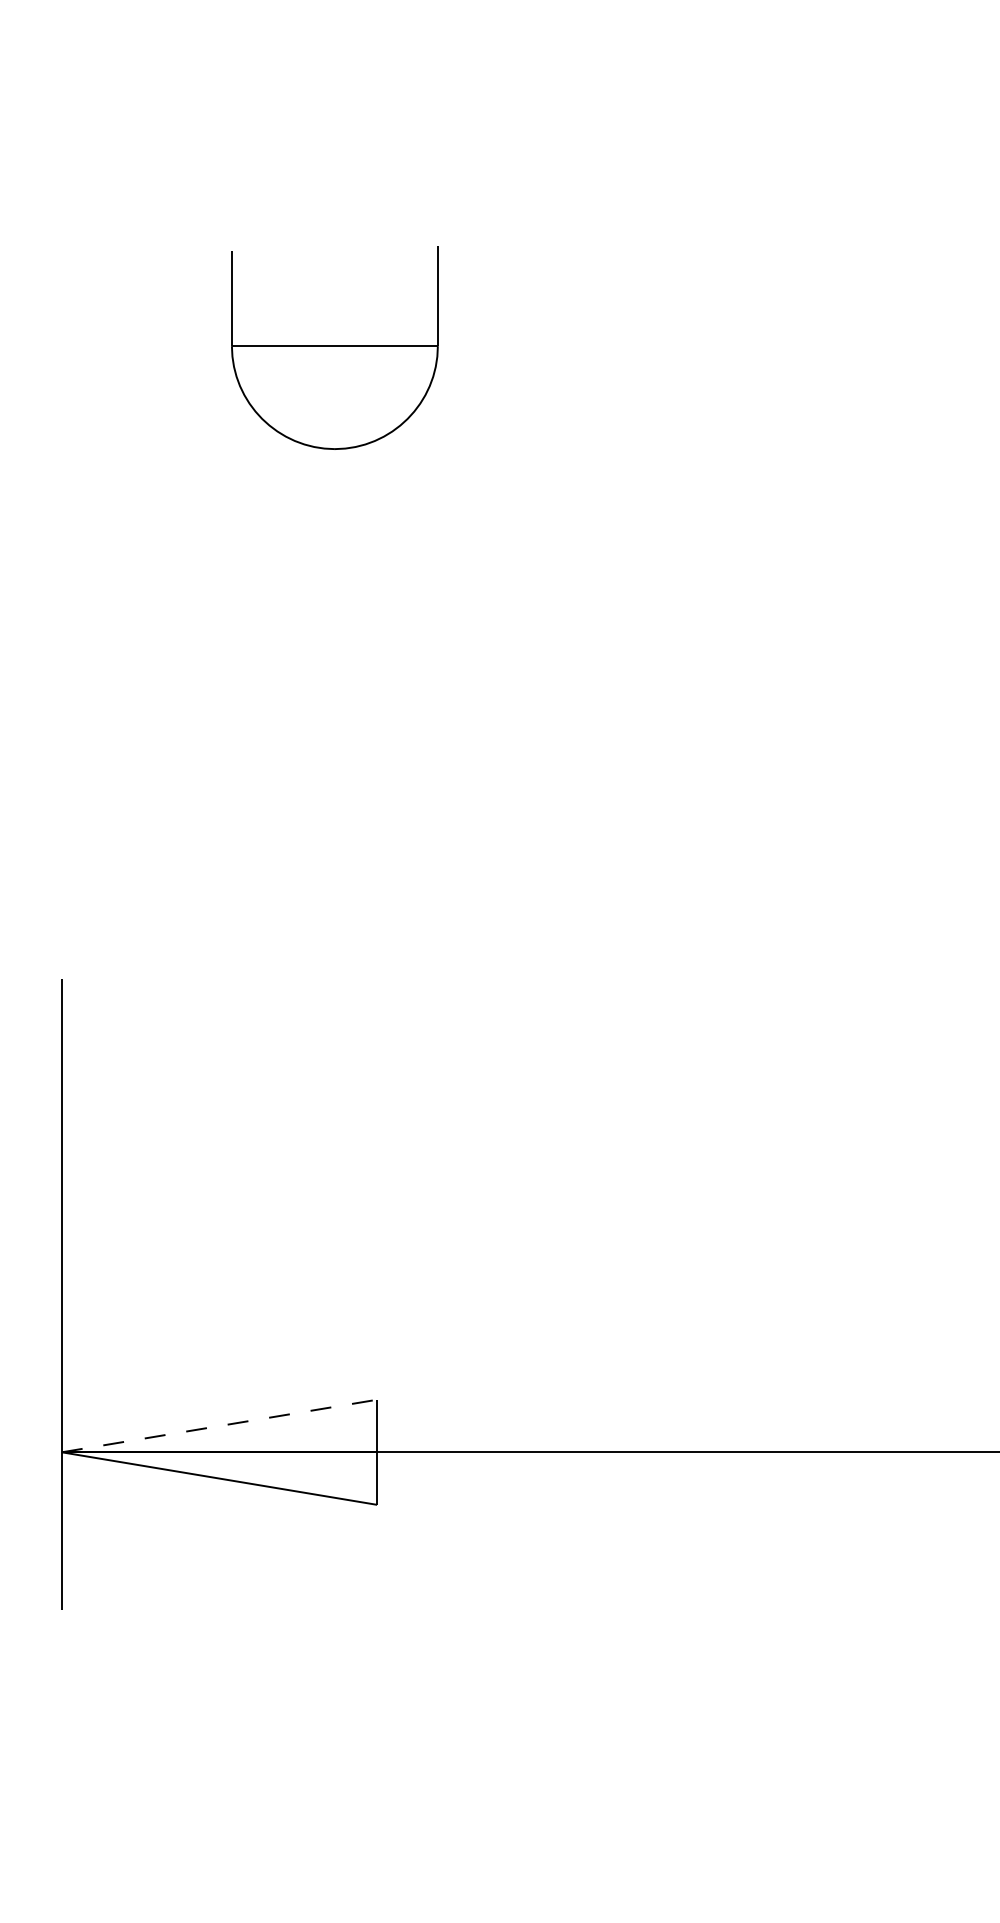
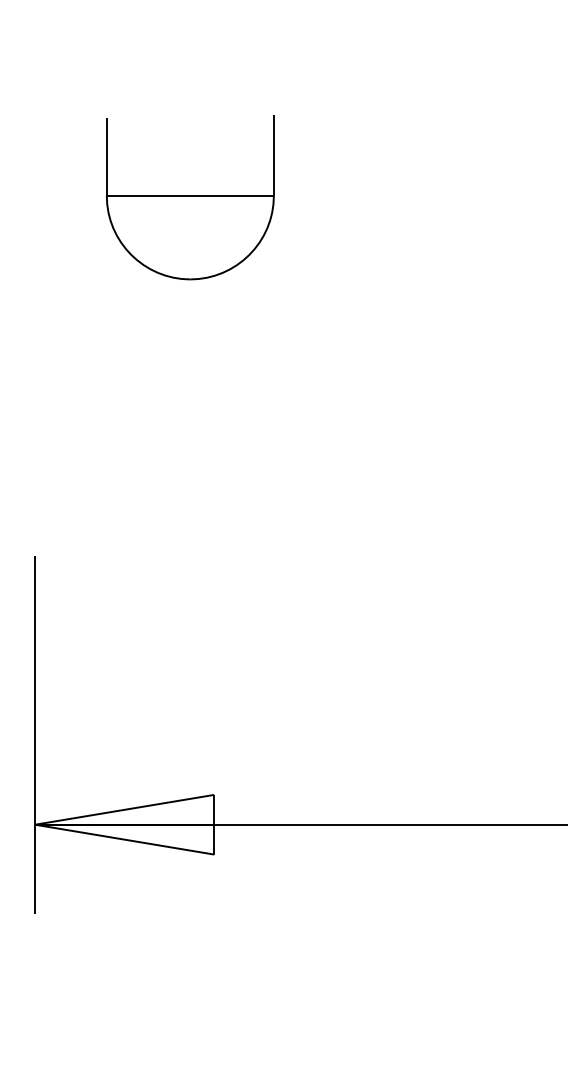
part: (333, 347) -> (189, 197), size x1.43
line: (219, 1425) -> (124, 809), dashed -> solid

